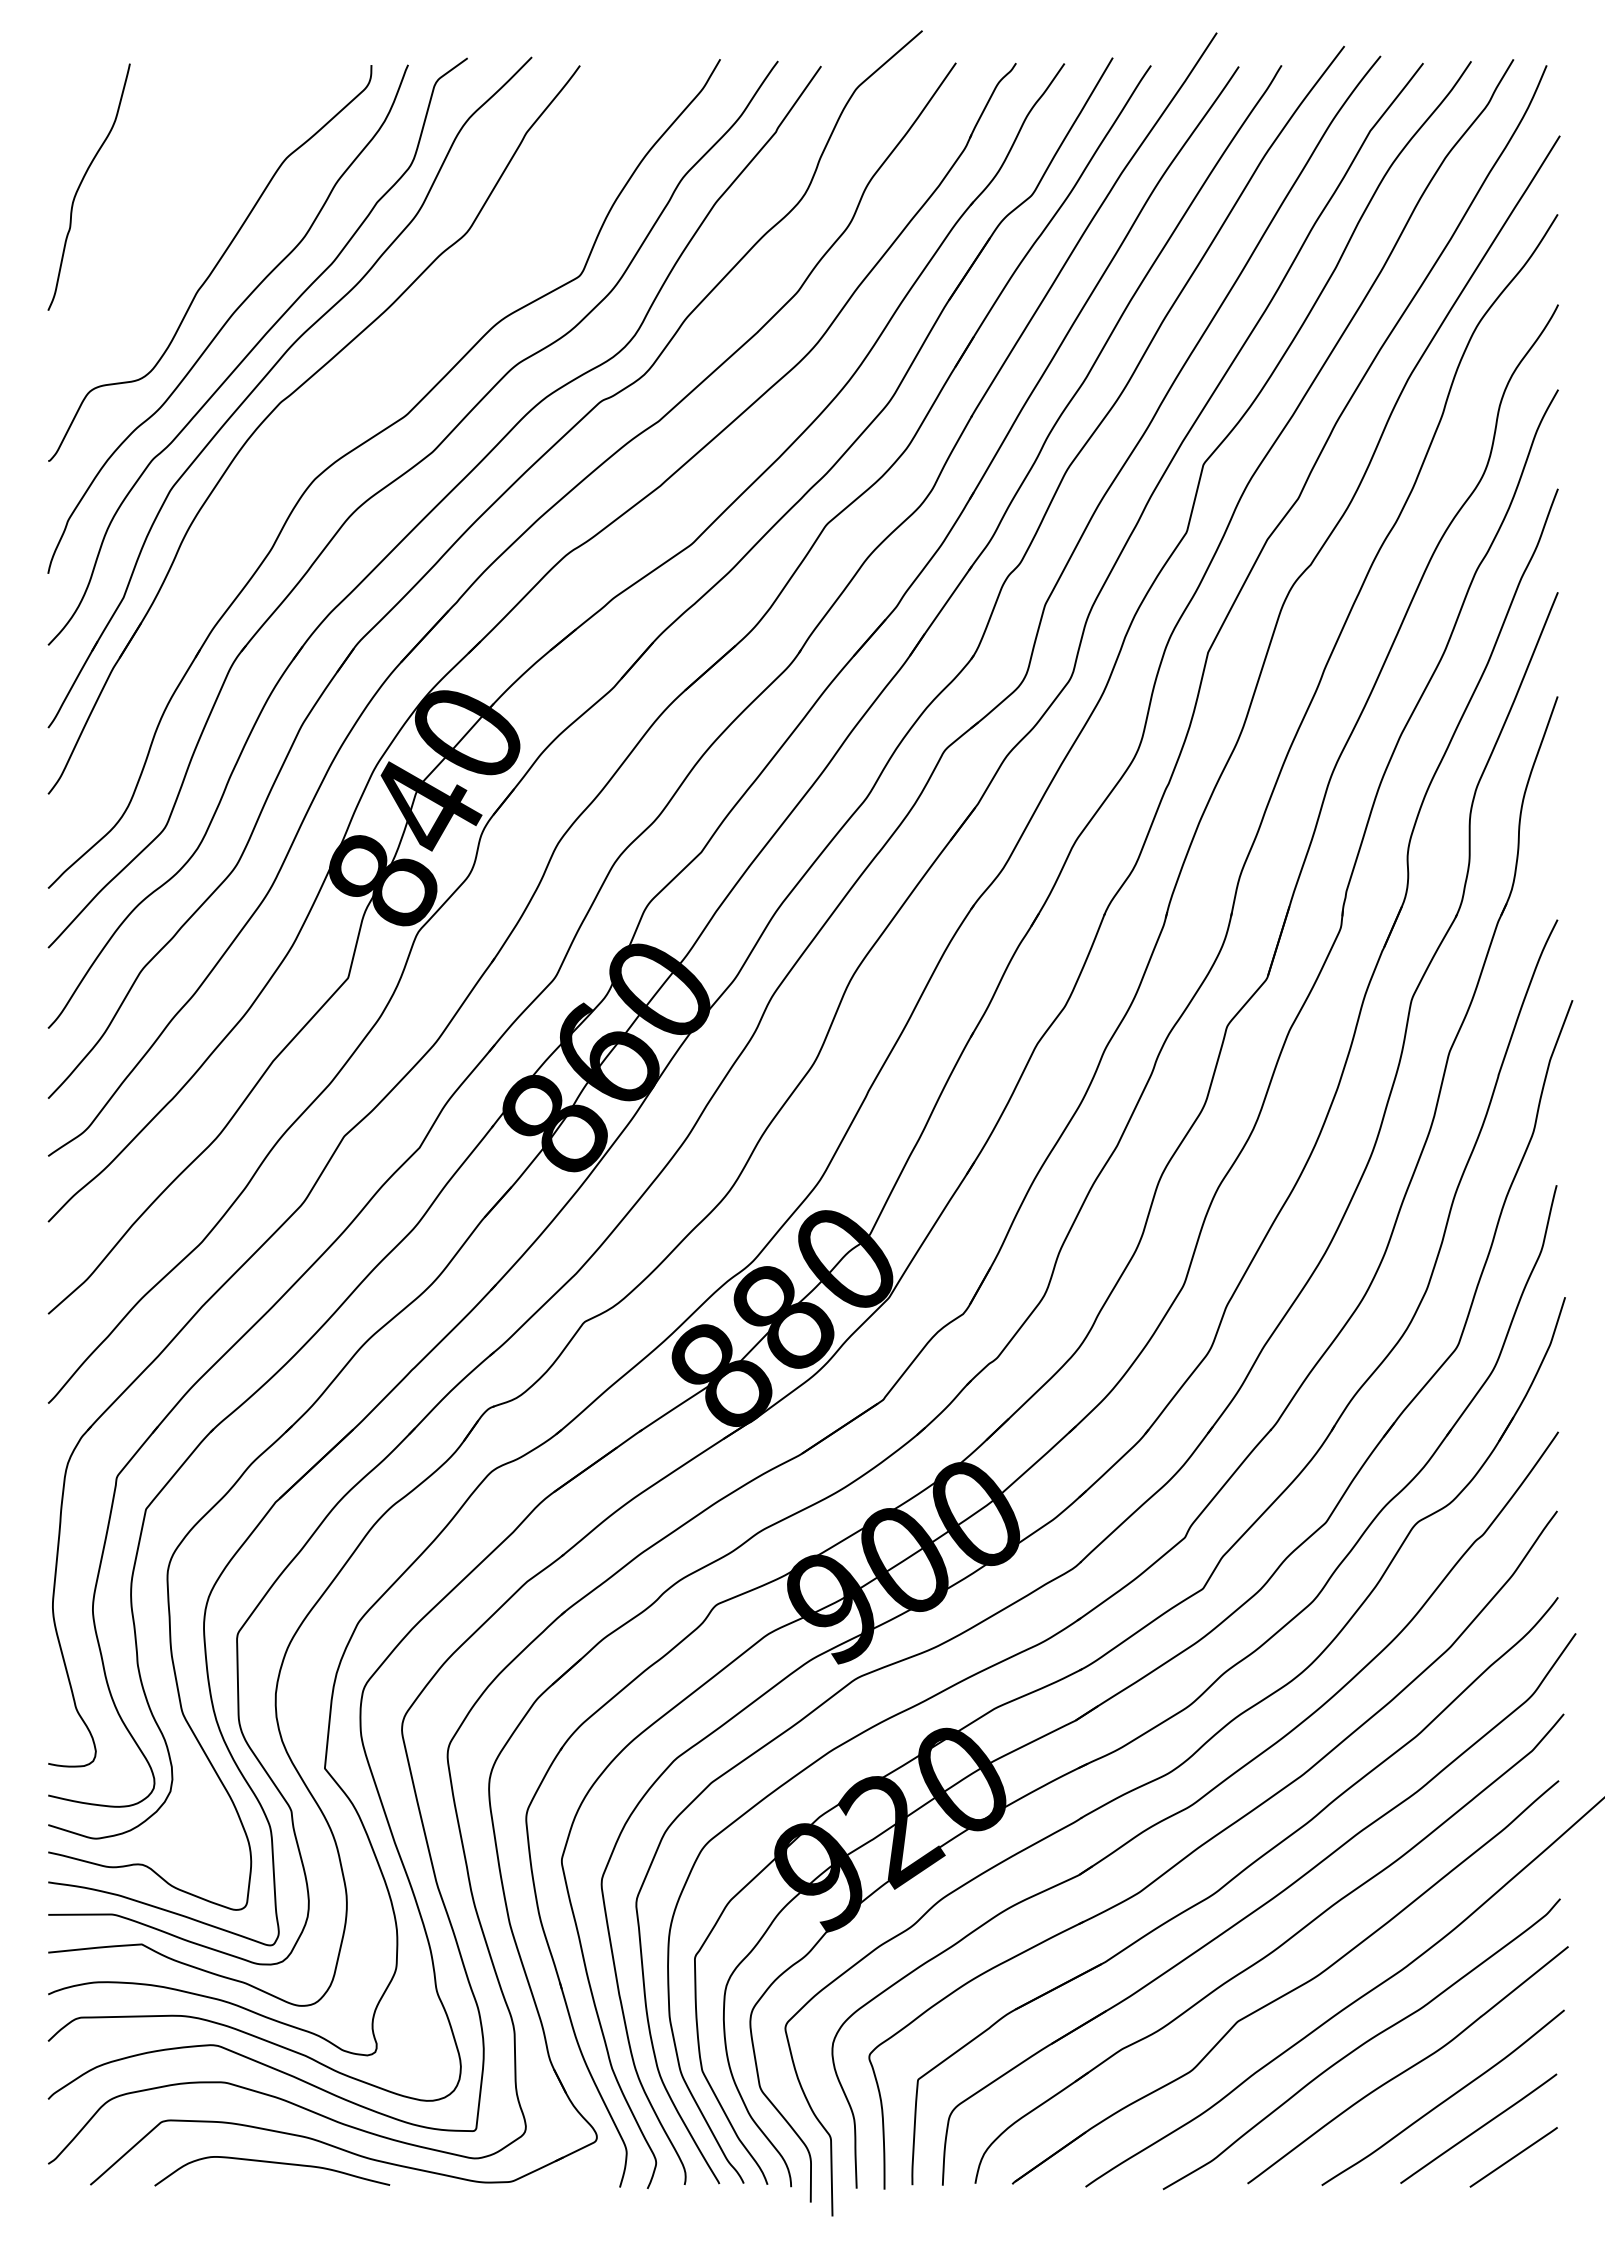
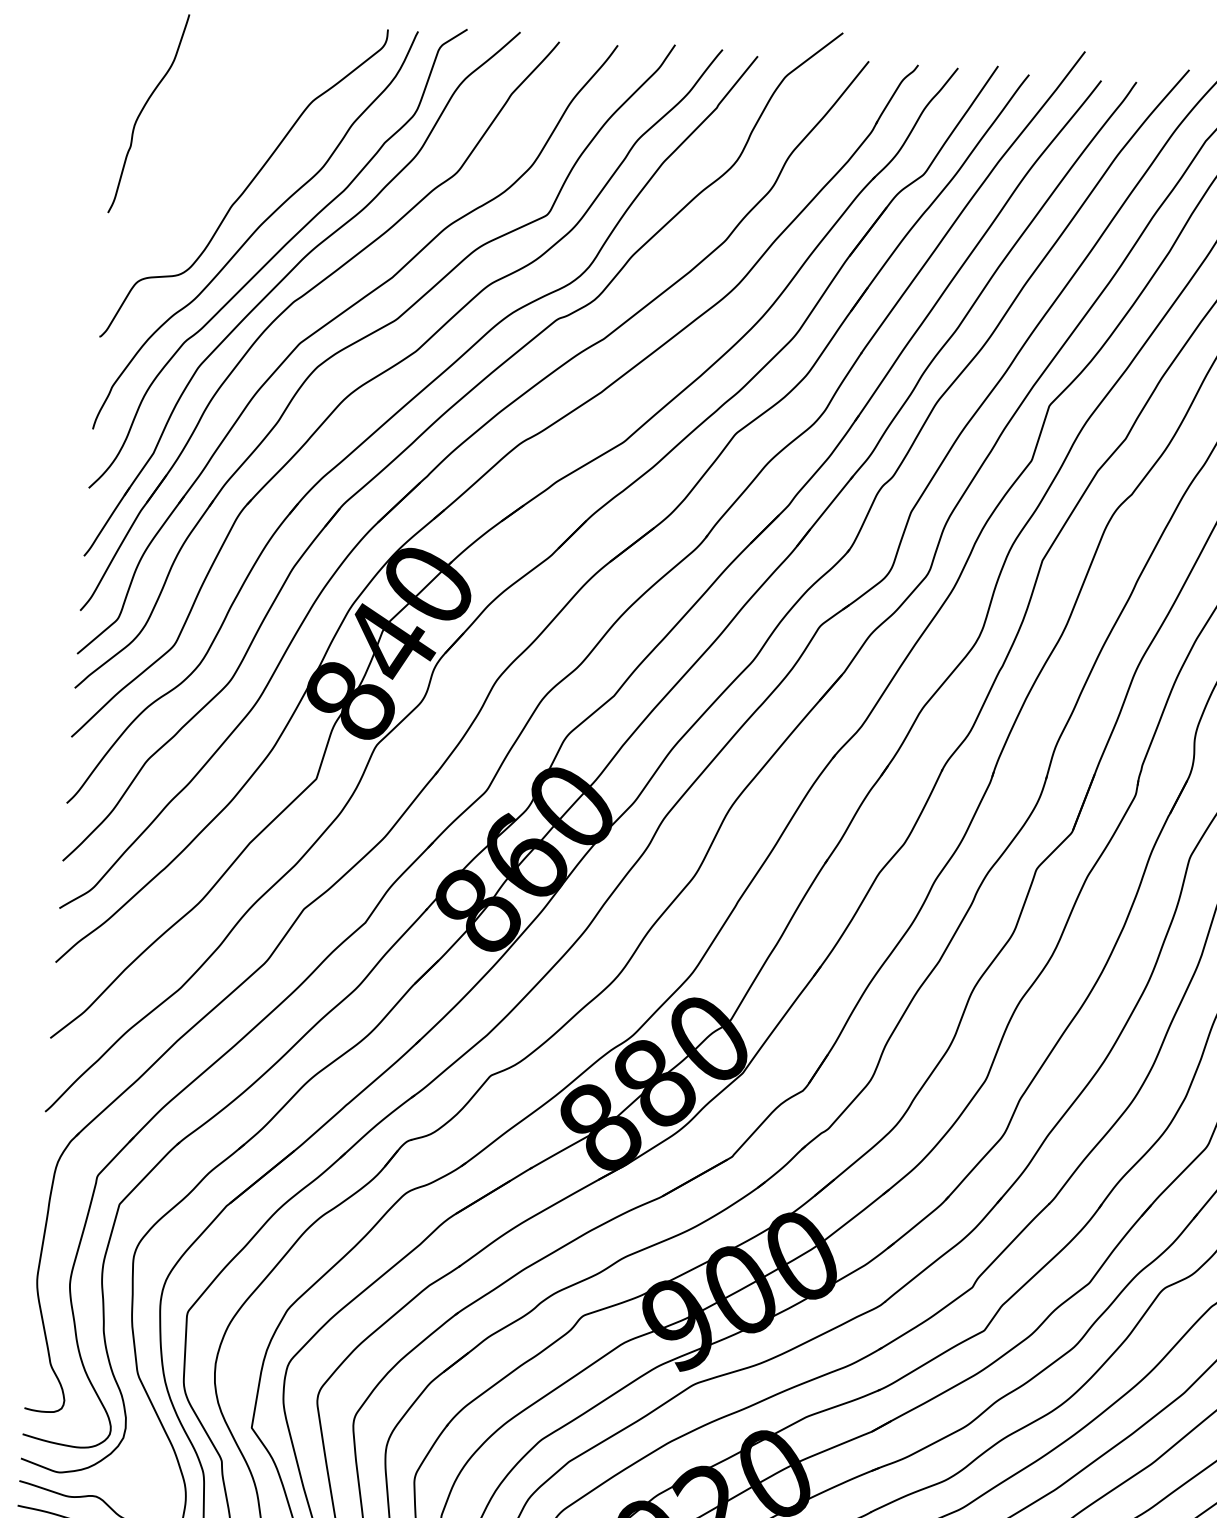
part: (323, 427) -> (327, 324), added

